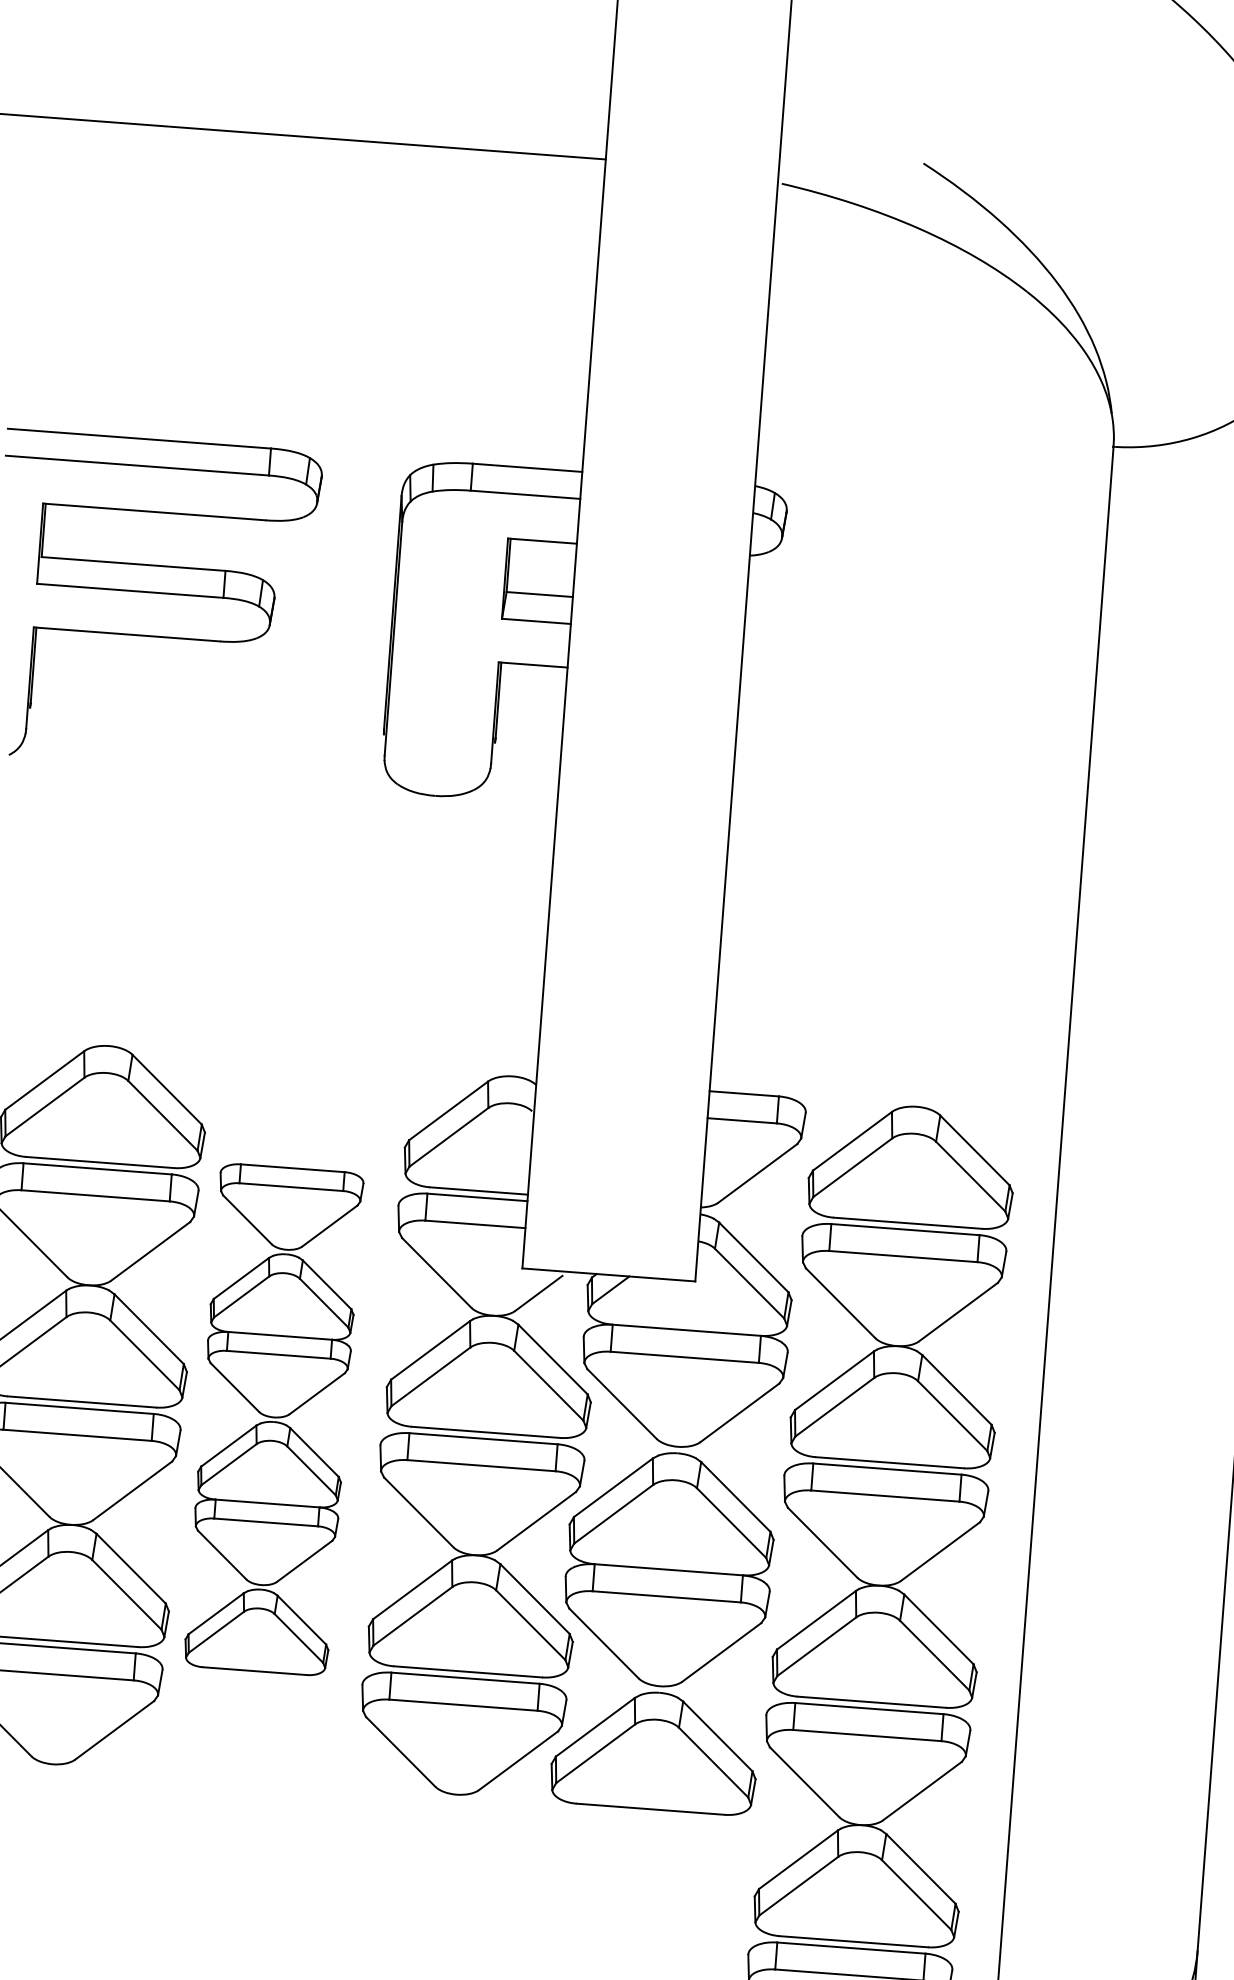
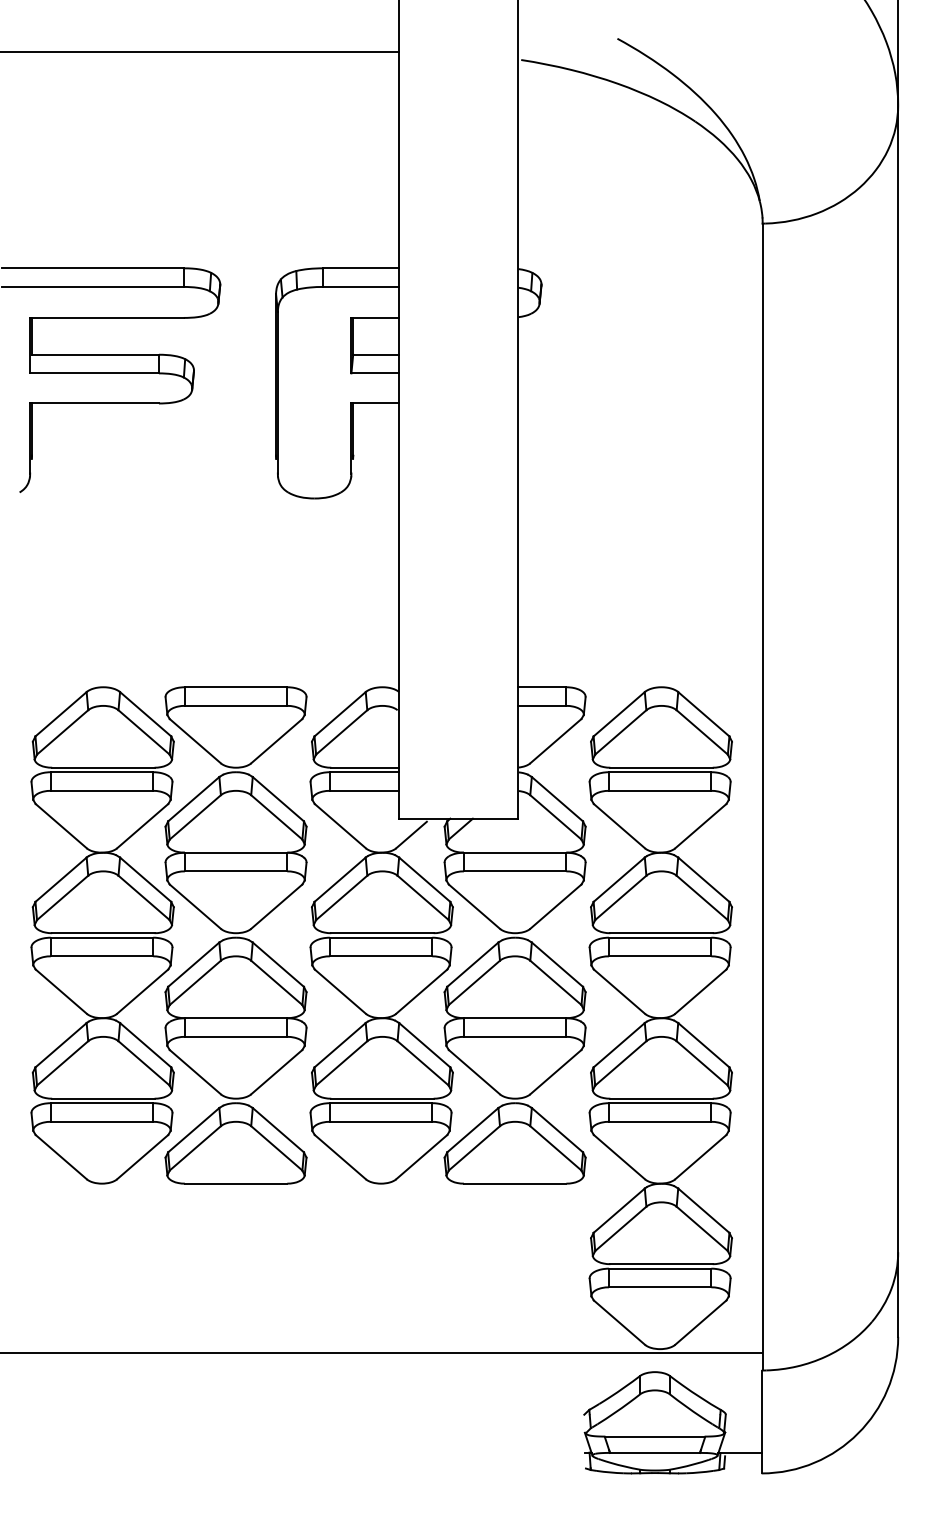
part: (273, 1419) -> (235, 935), size x1.43

